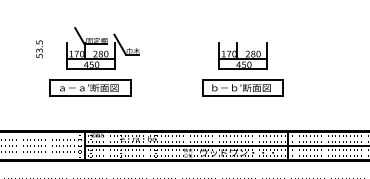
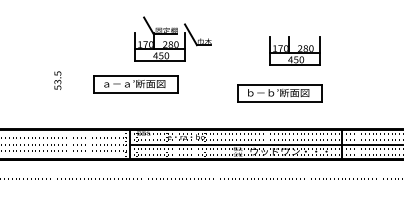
part: (102, 48) -> (172, 38), moved
text: (39, 49) -> (57, 80), moved
part: (242, 88) -> (279, 93), moved

